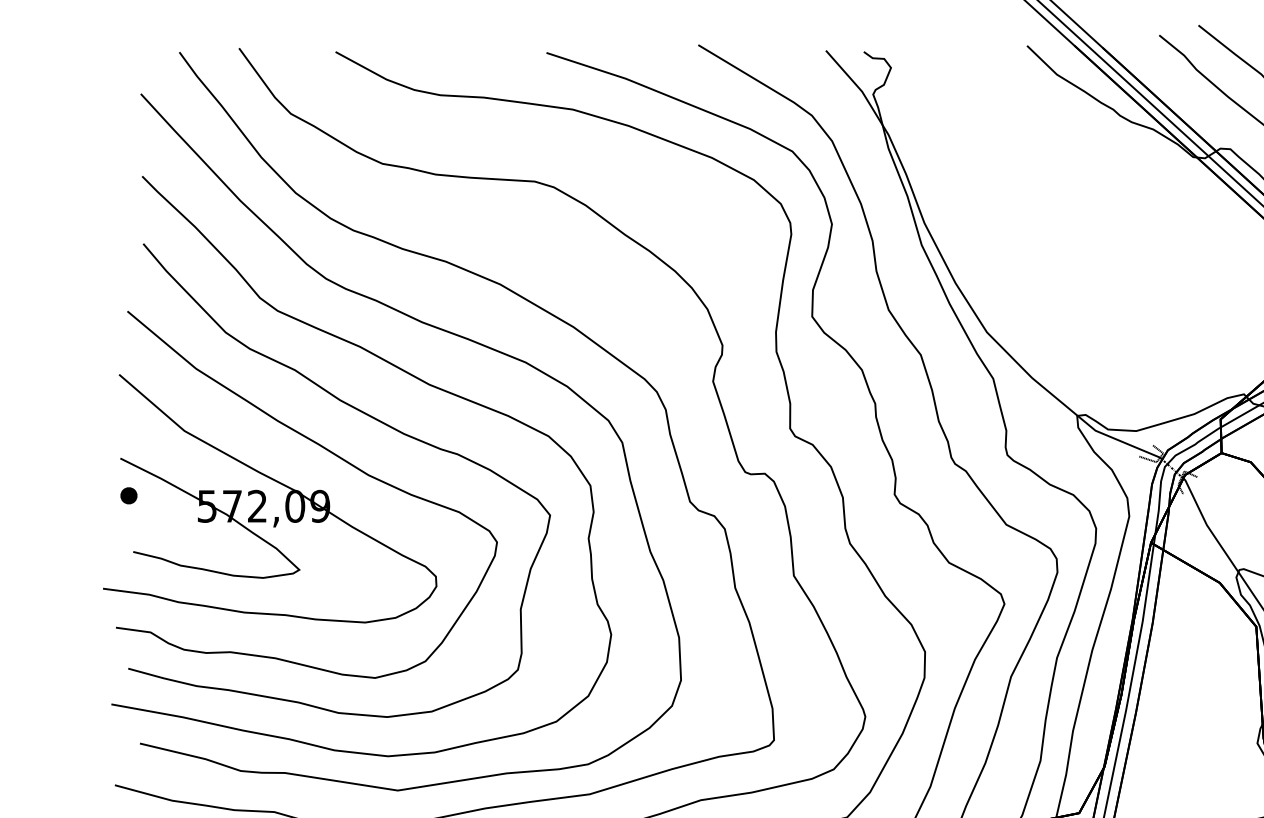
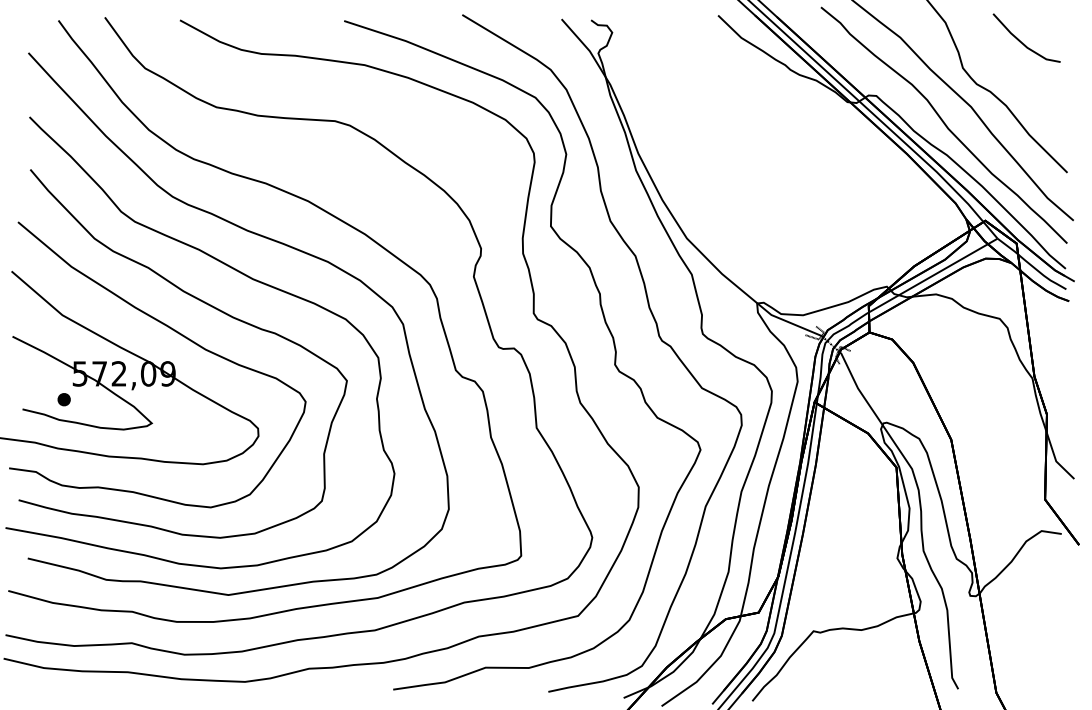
part: (128, 495) -> (63, 399), moved

